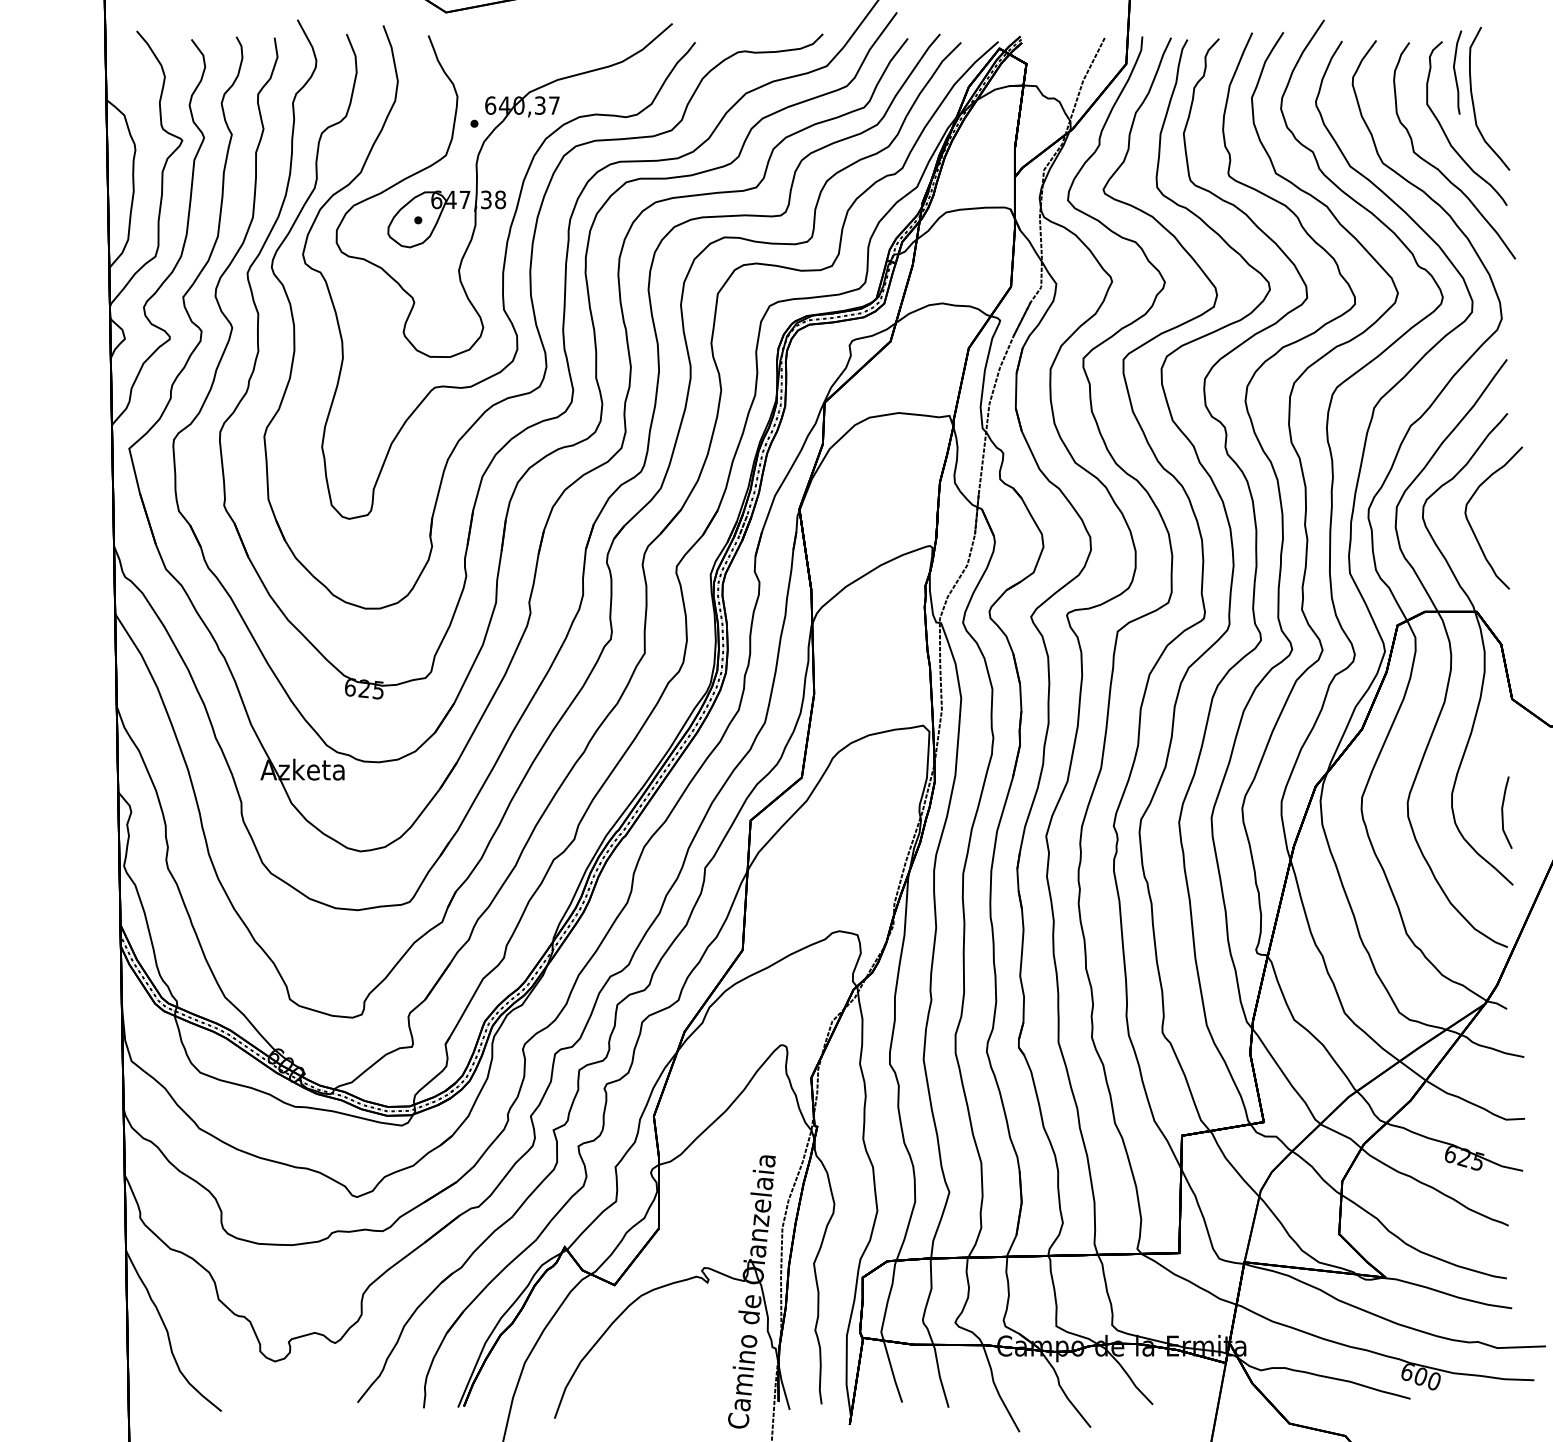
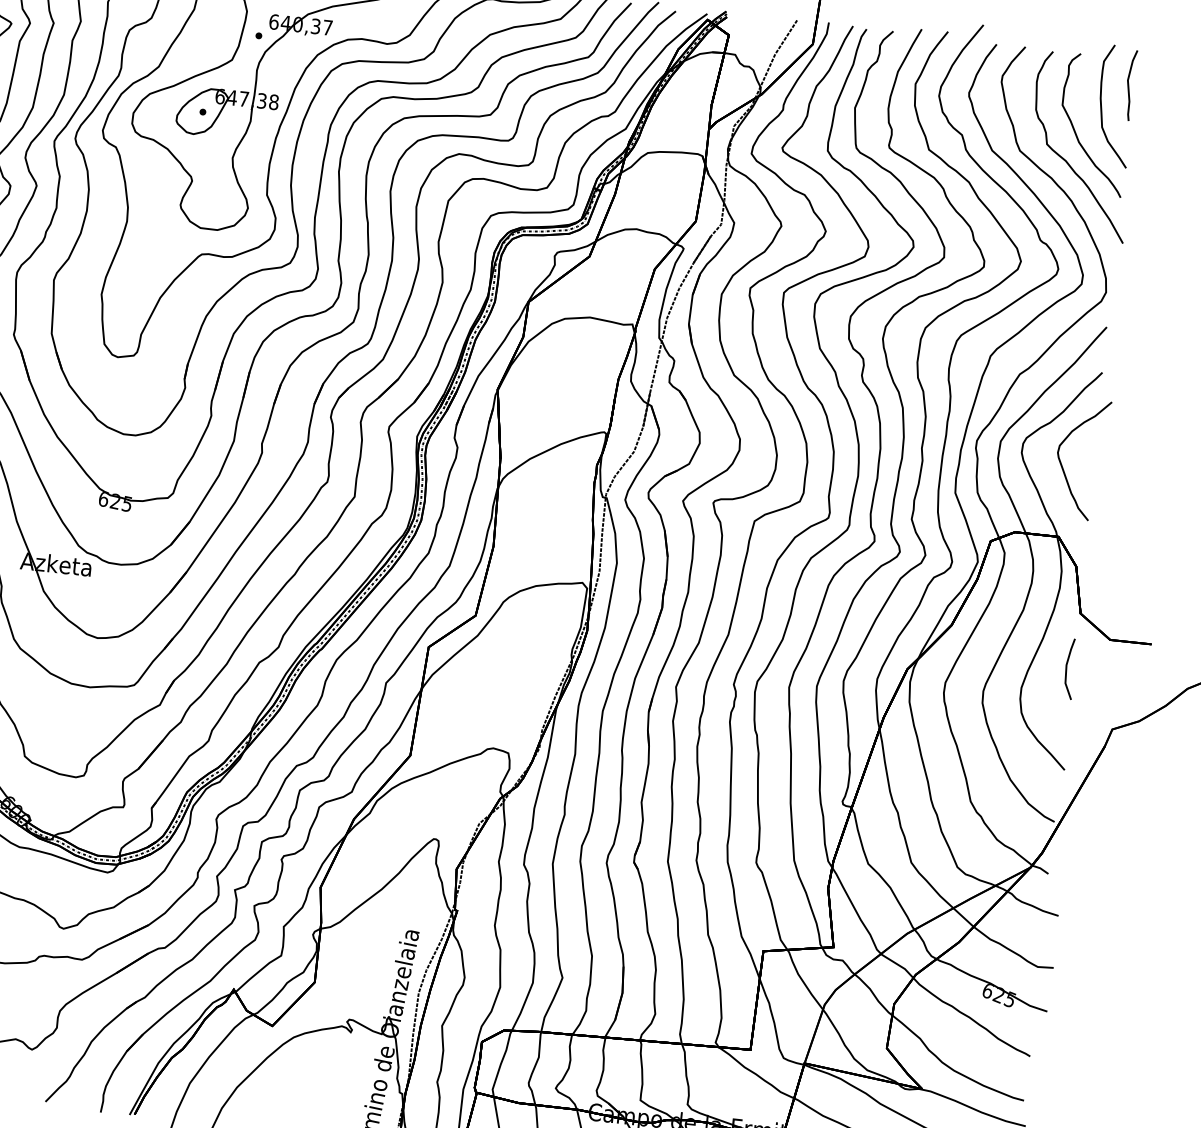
curve: (1455, 72) -> (1128, 85), moved
line: (1503, 812) -> (1067, 668), moved

